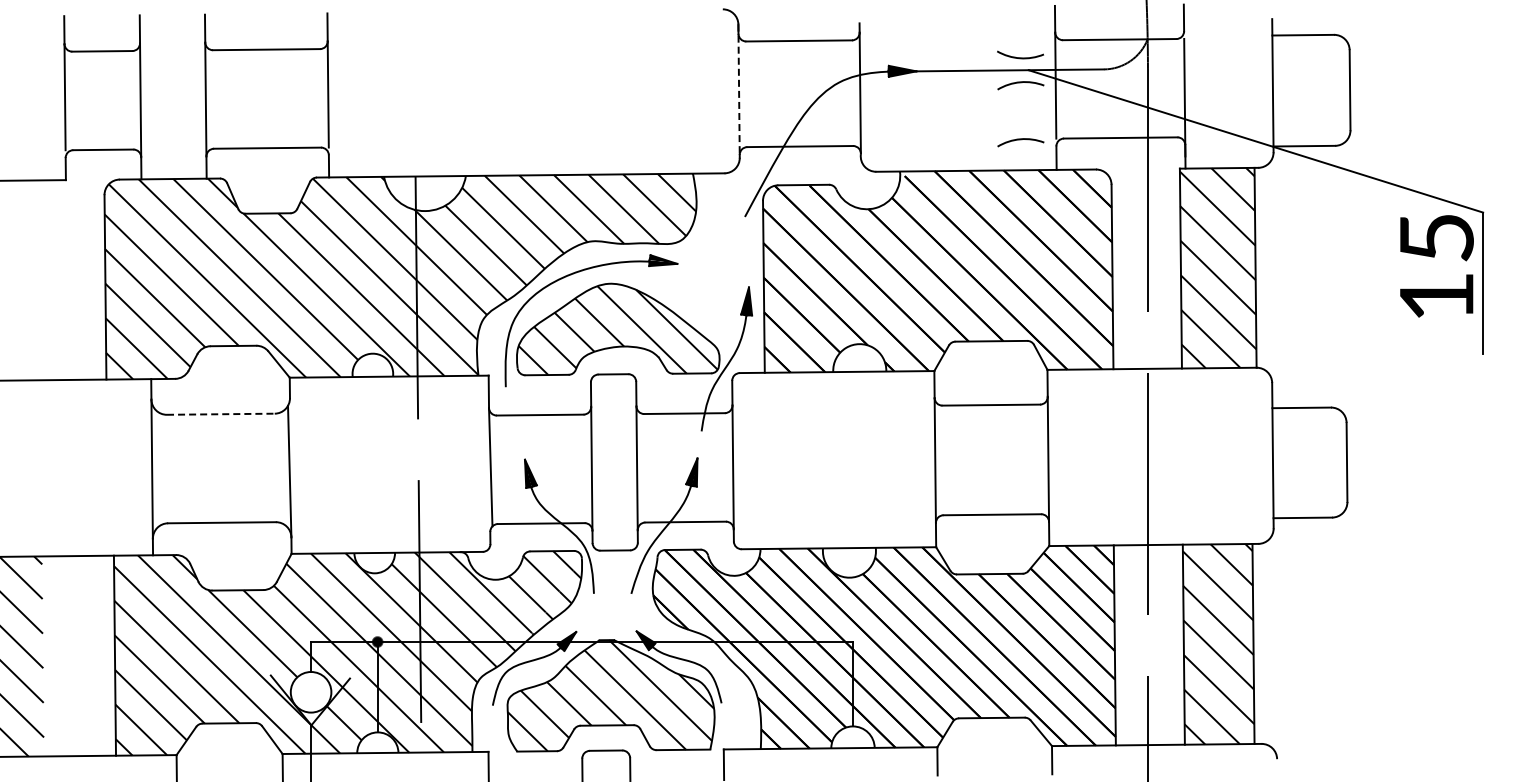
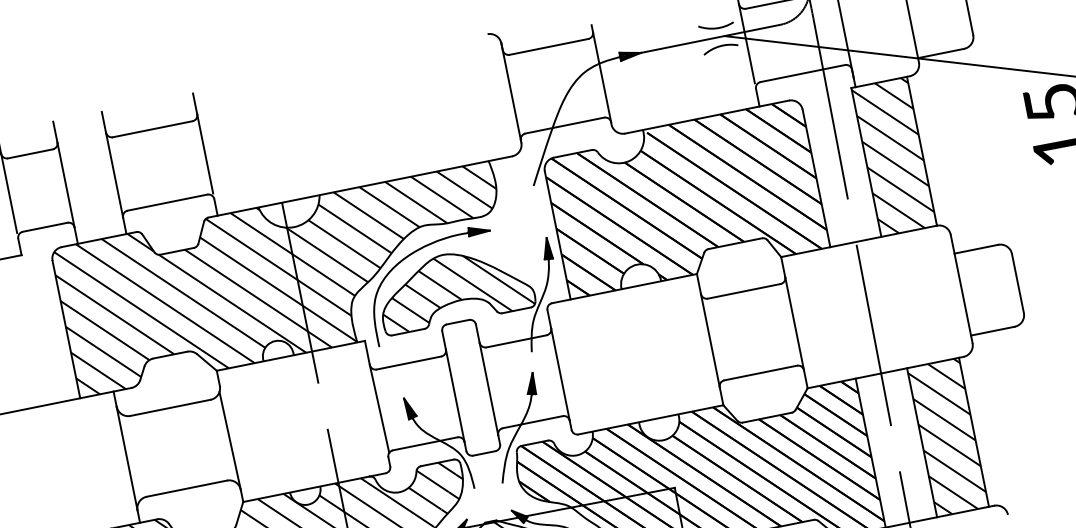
line: (739, 90) -> (511, 92), dashed -> solid
arc: (1020, 140) -> (728, 89), removed
line: (220, 414) -> (170, 408), dashed -> solid

